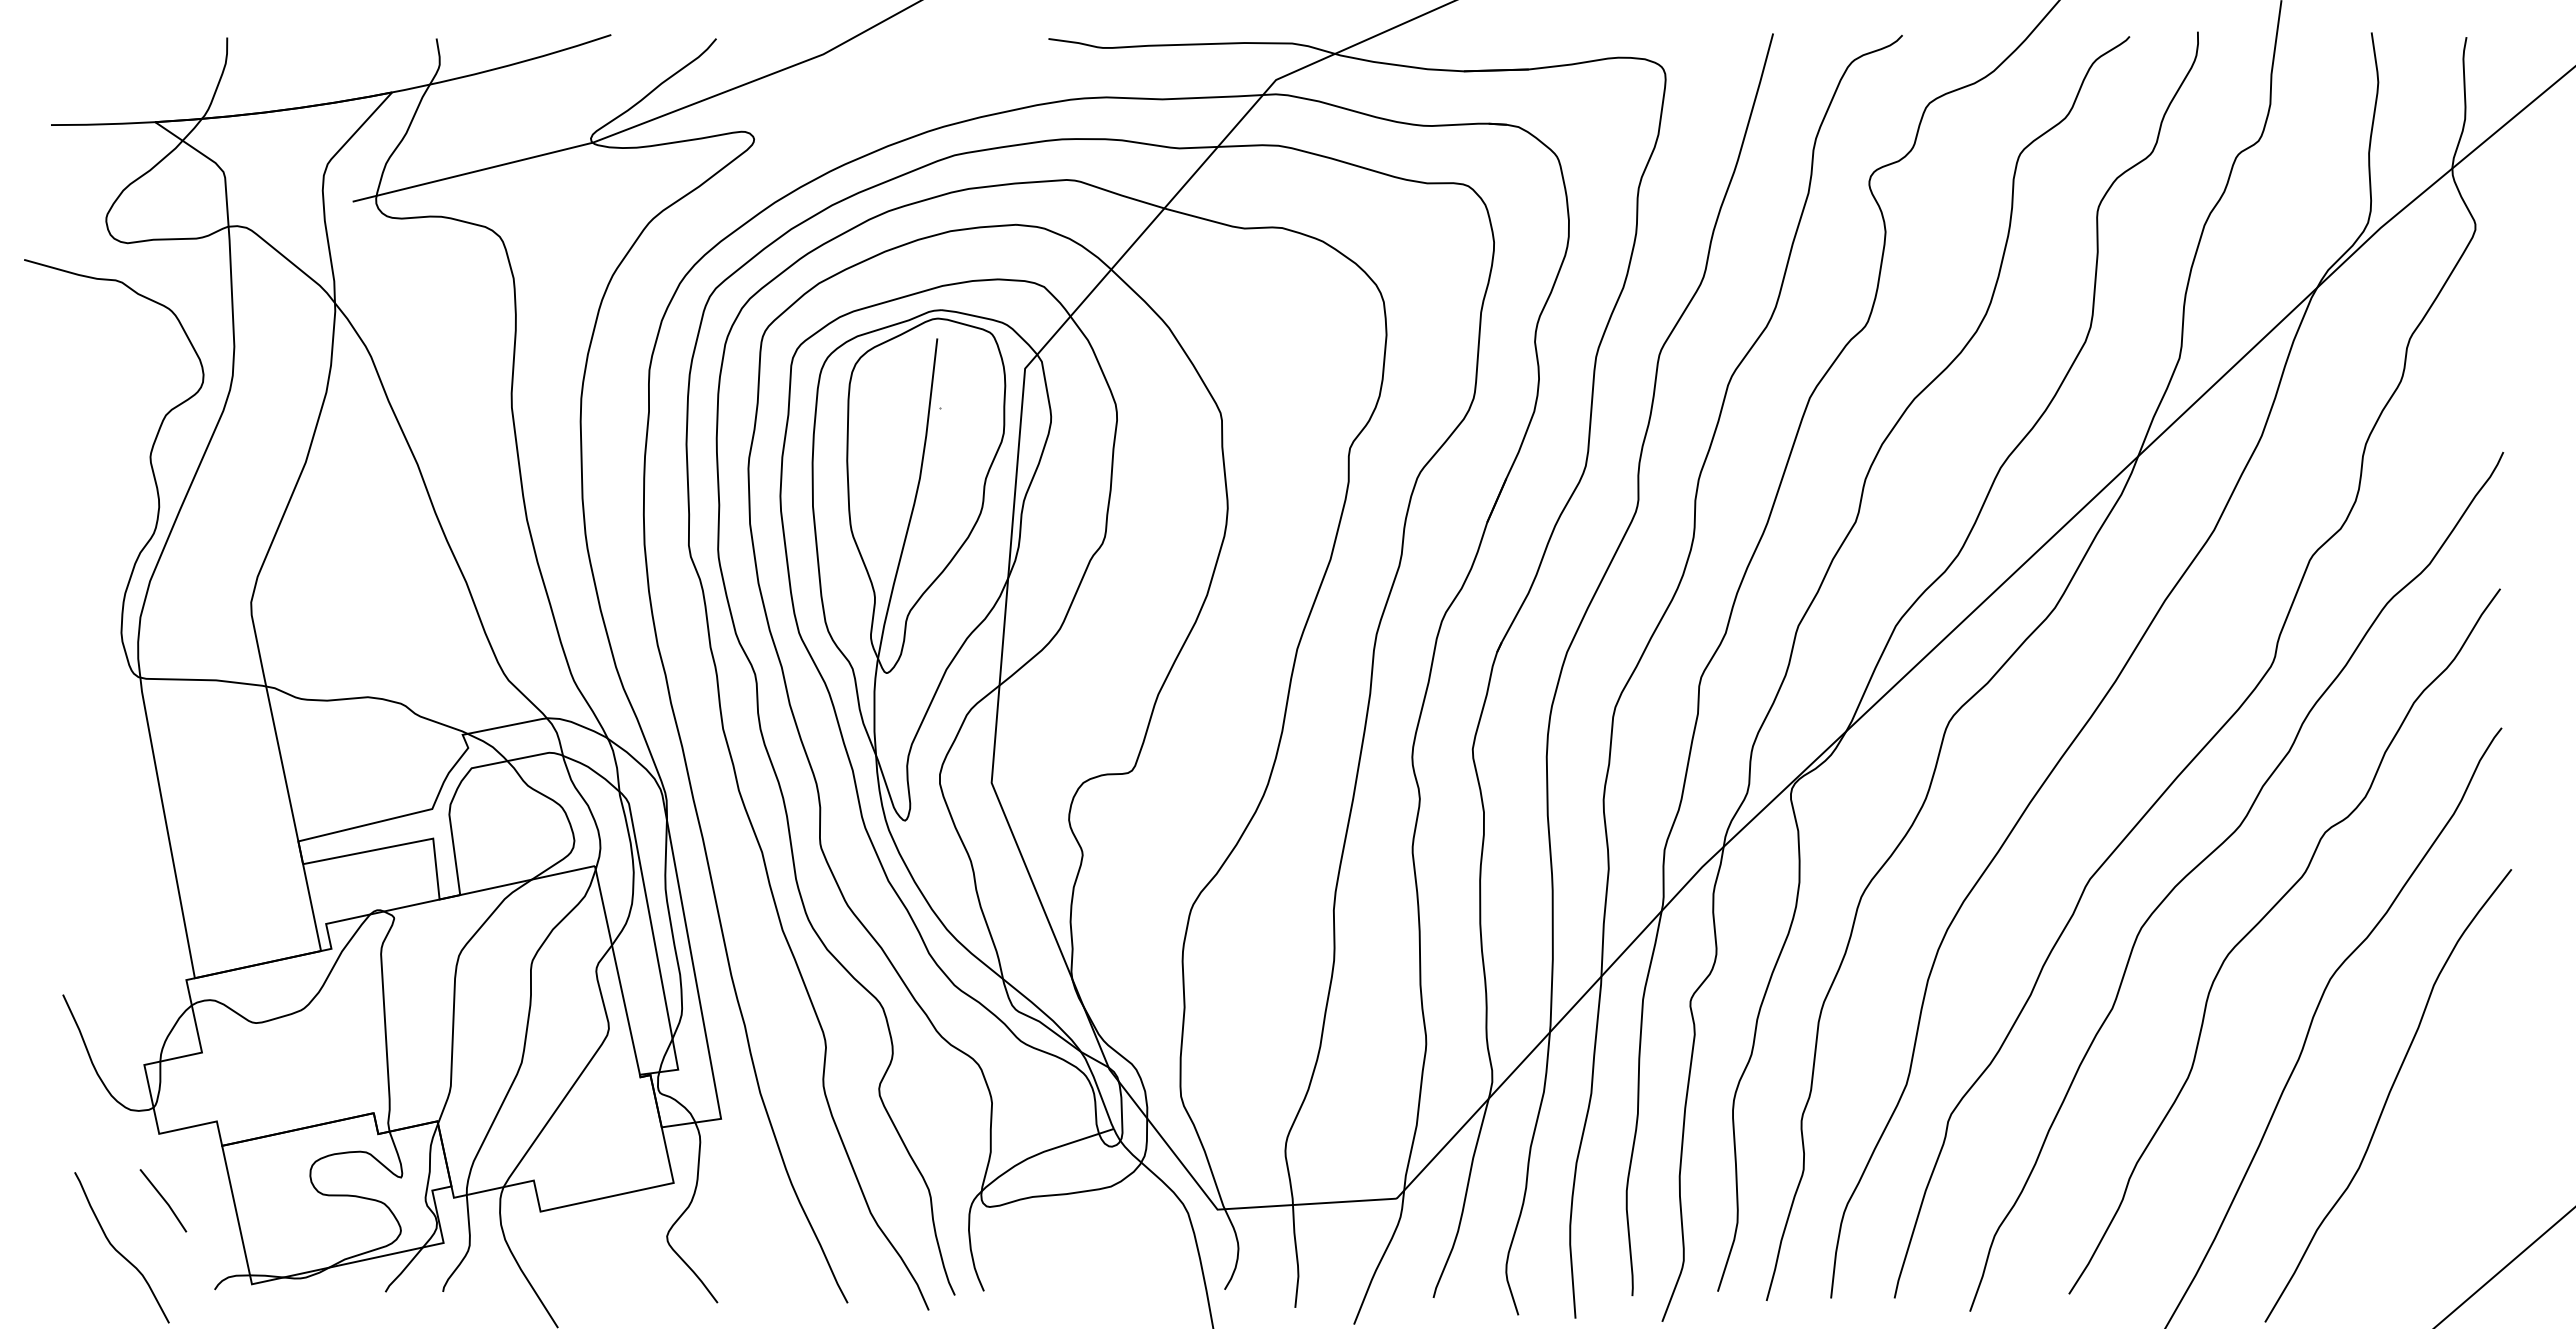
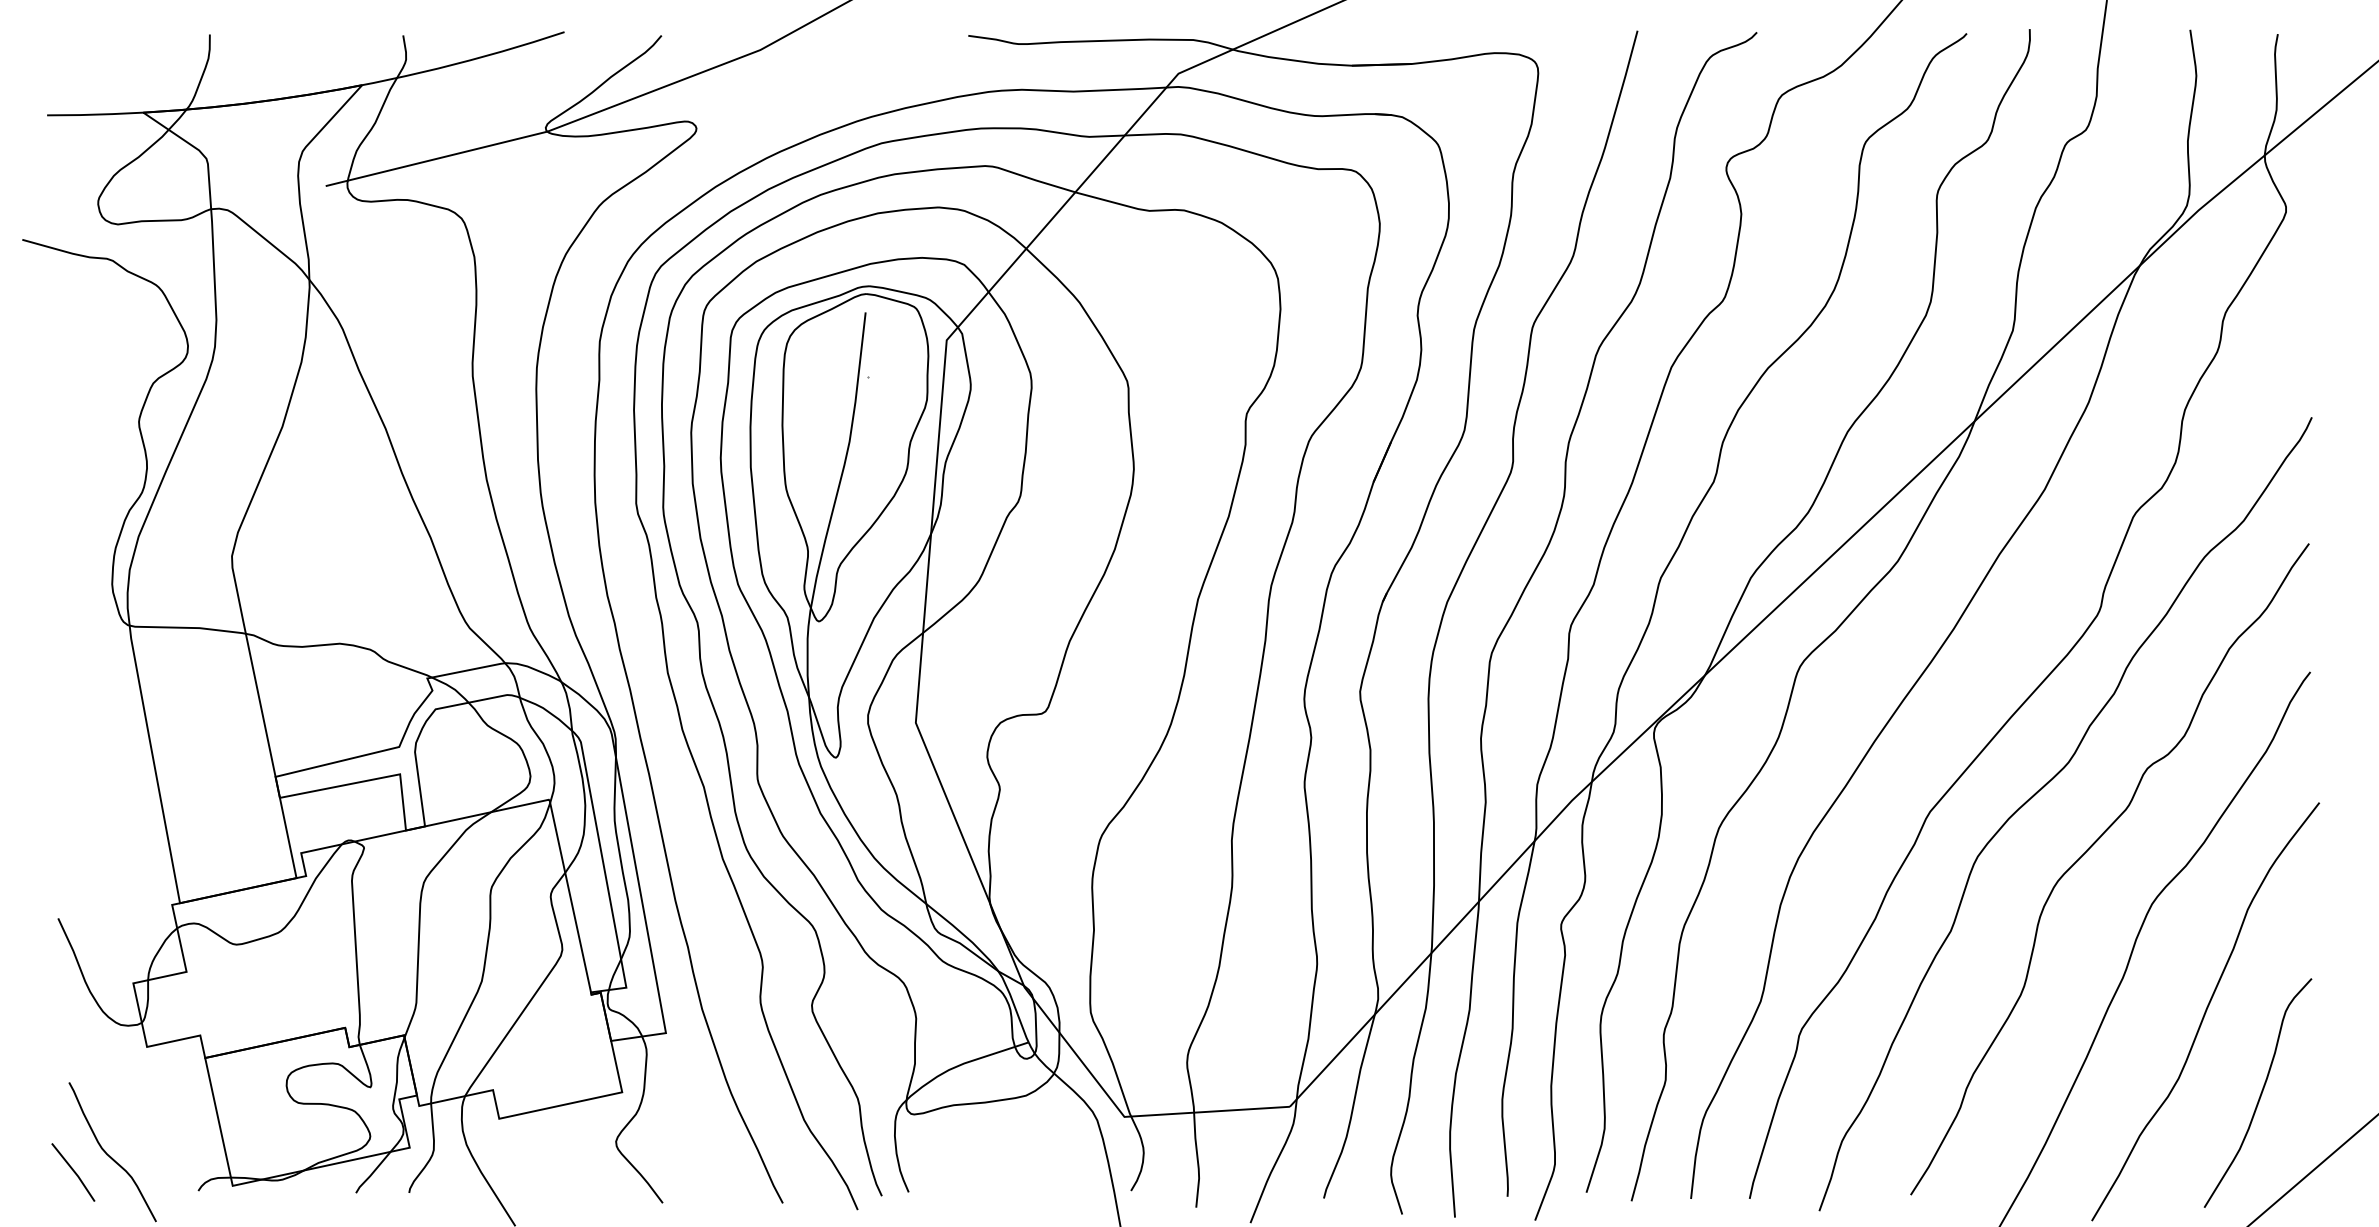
curve: (2447, 1184) -> (2260, 1093), added
line: (163, 1200) -> (73, 1172), moved

